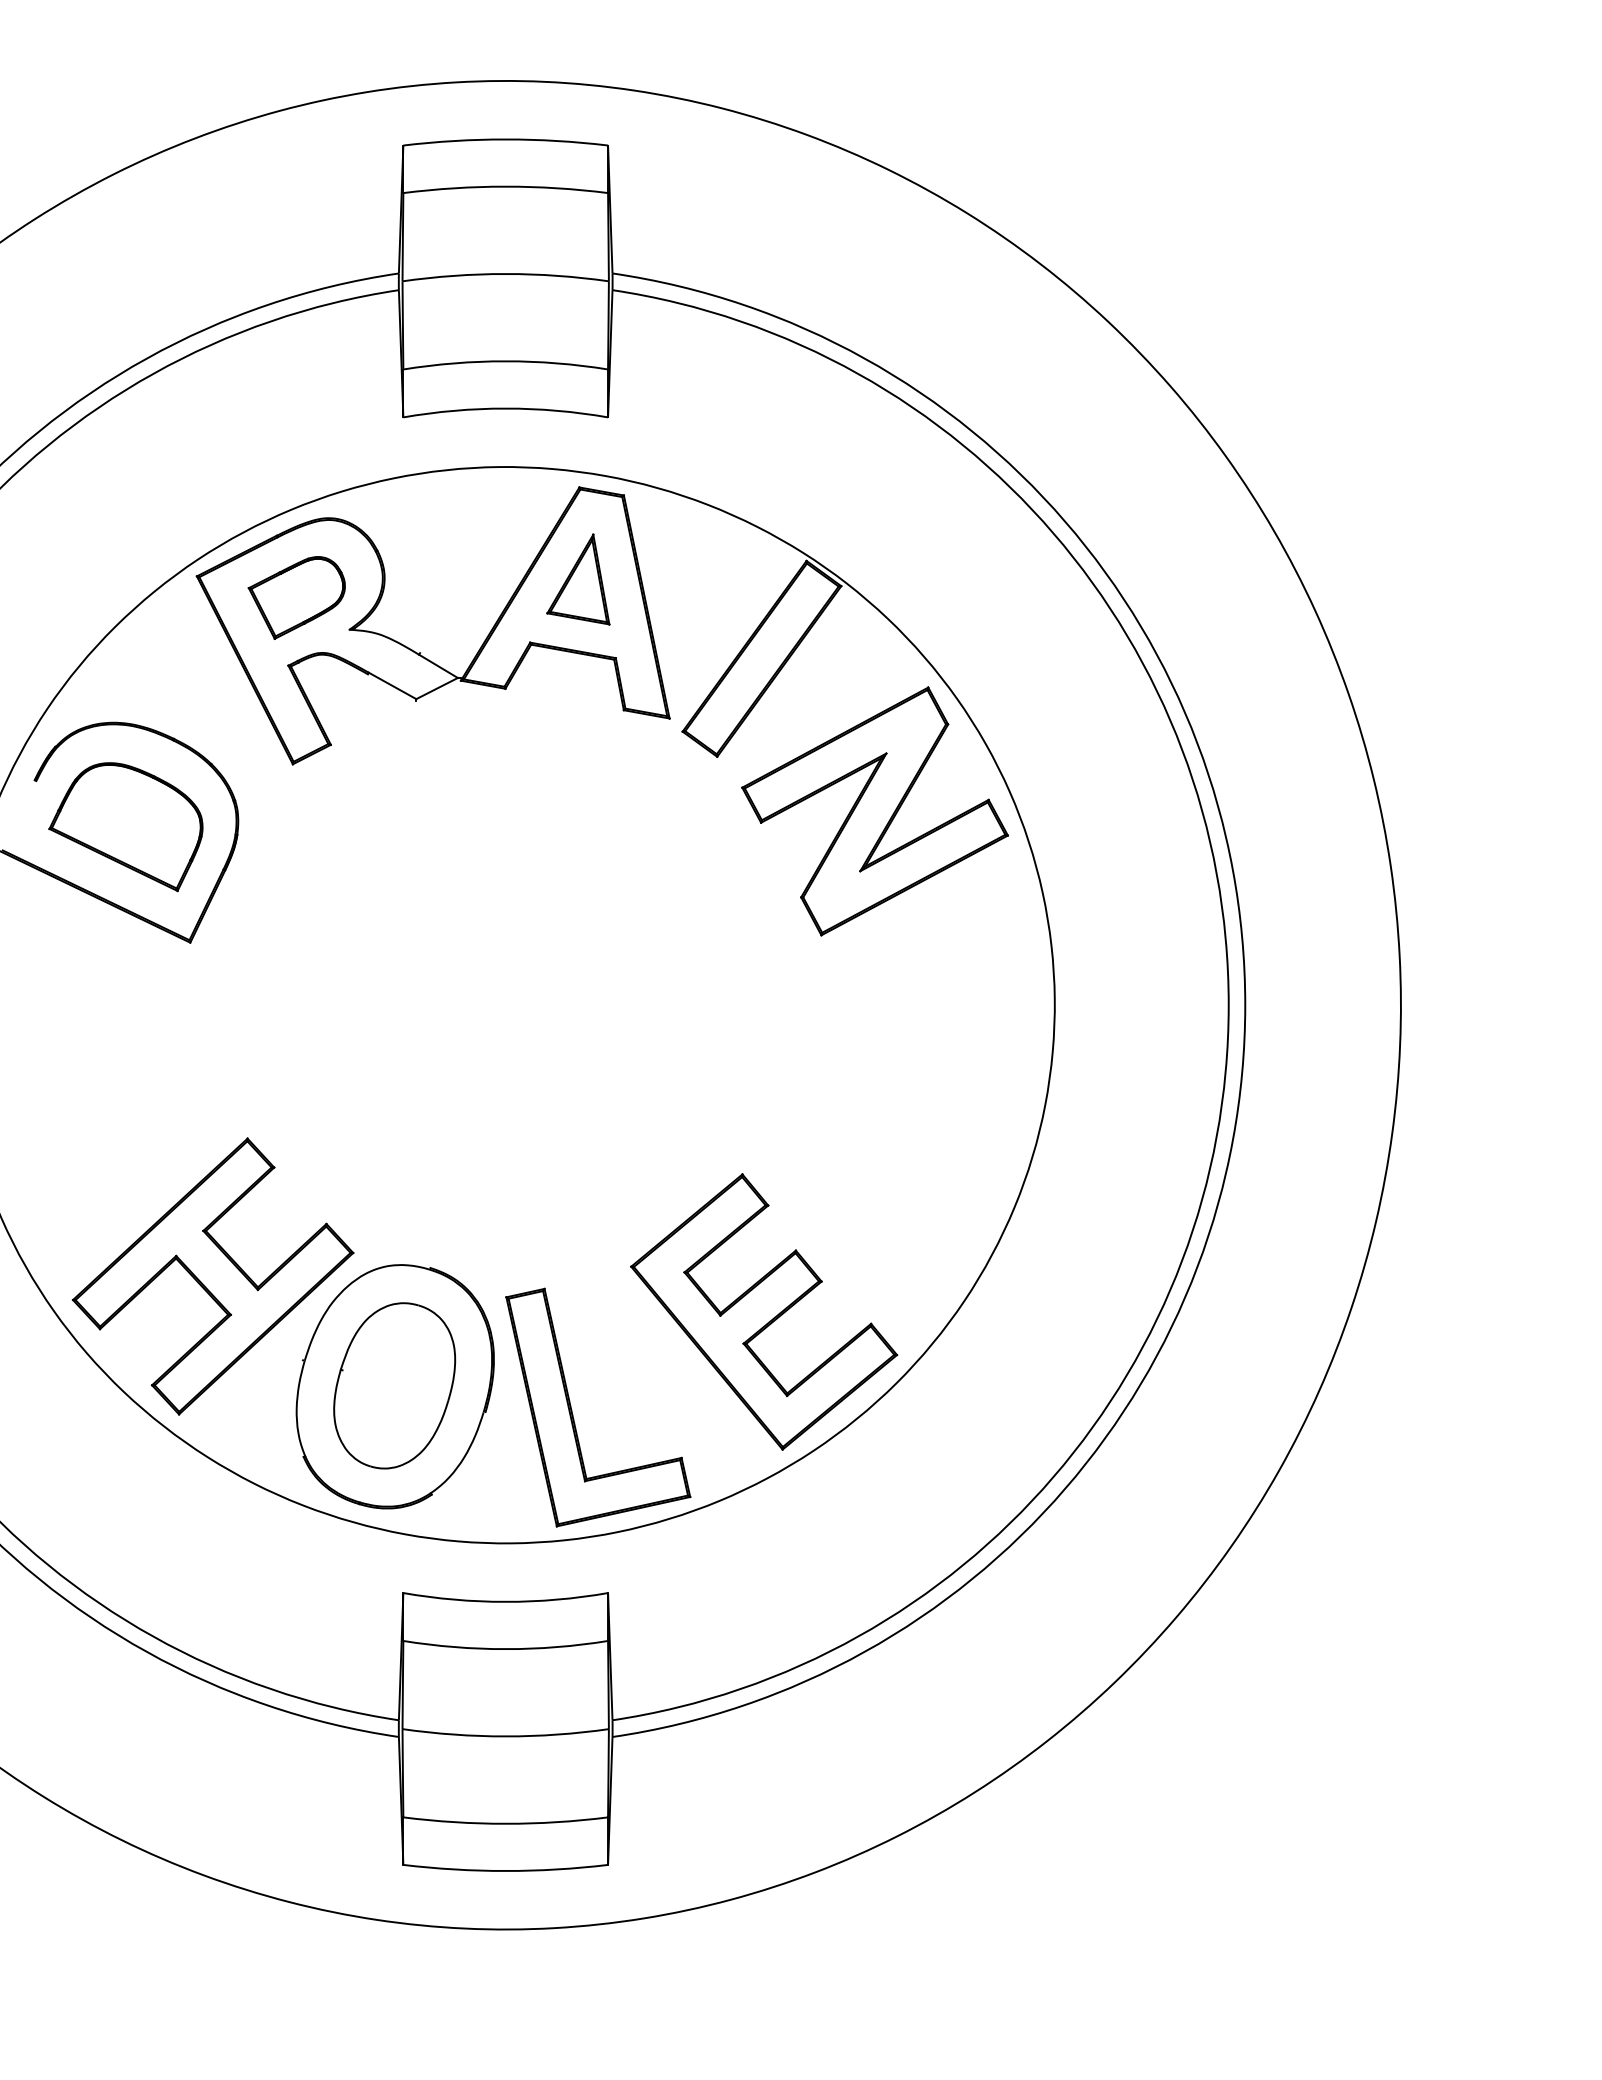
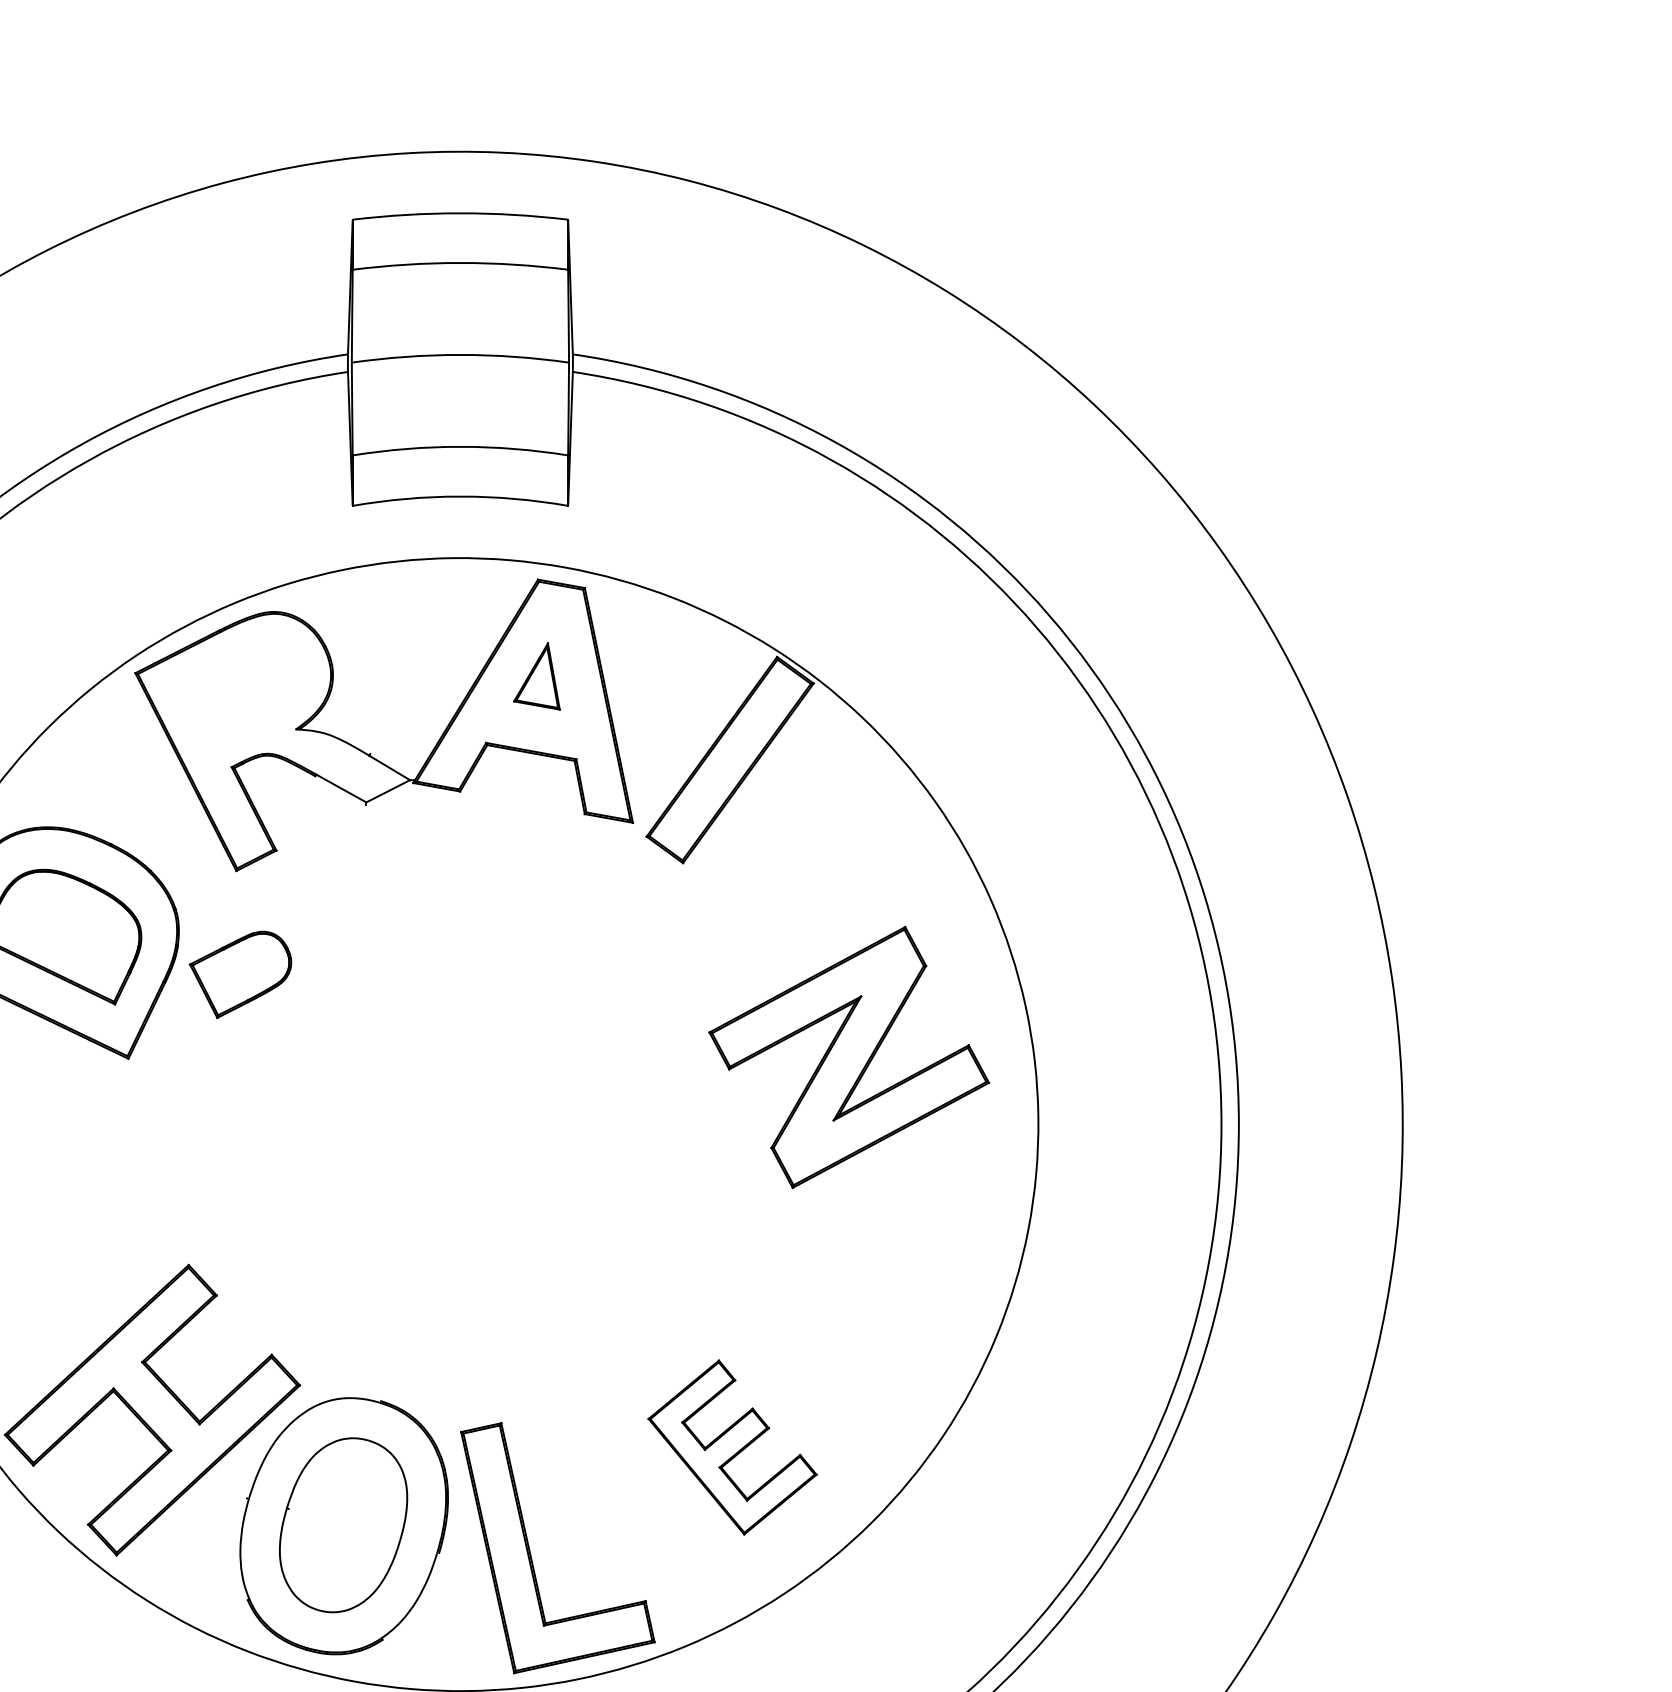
part: (578, 579) -> (537, 676), size x0.7
part: (296, 597) -> (240, 974), moved
part: (874, 811) -> (848, 1057), moved
part: (764, 1311) -> (732, 1447), size x0.6

